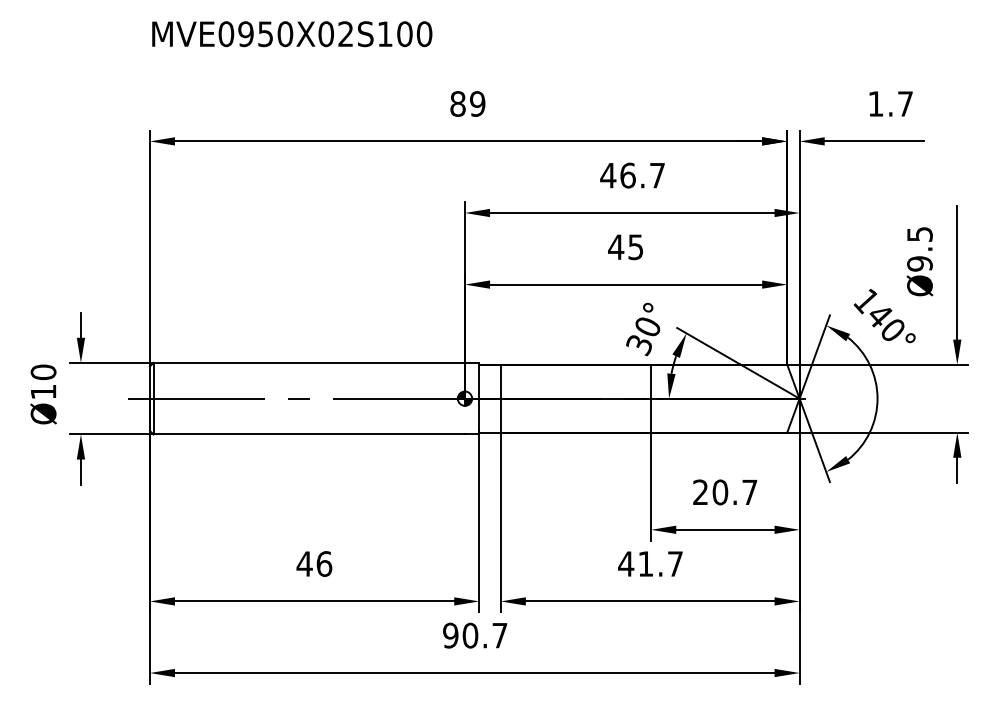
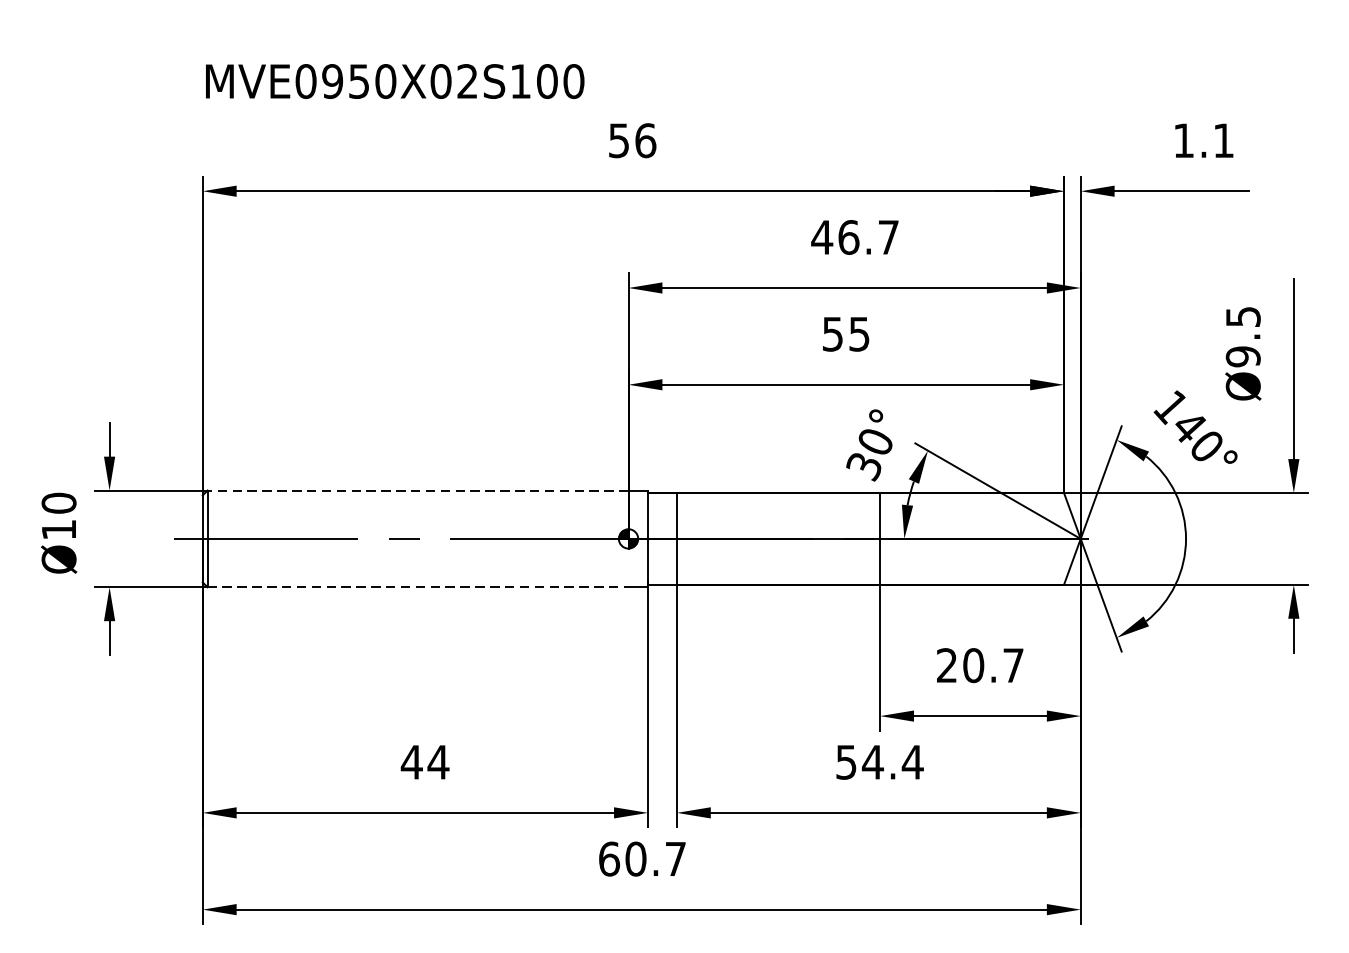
text: (292, 34) -> (395, 81), moved
text: (467, 103) -> (631, 140), 89 -> 56
text: (905, 103) -> (1223, 140), 1.7 -> 1.1
text: (616, 247) -> (833, 334), 45 -> 55
line: (309, 362) -> (418, 490), solid -> dashed
line: (309, 434) -> (418, 587), solid -> dashed
text: (324, 563) -> (438, 761), 46 -> 44
text: (650, 563) -> (879, 761), 41.7 -> 54.4
text: (450, 635) -> (608, 858), 90.7 -> 60.7

